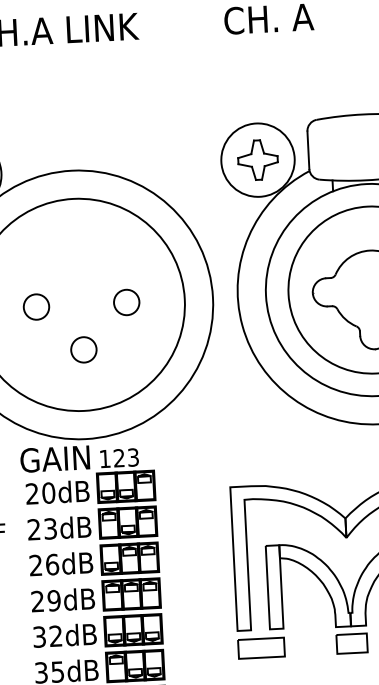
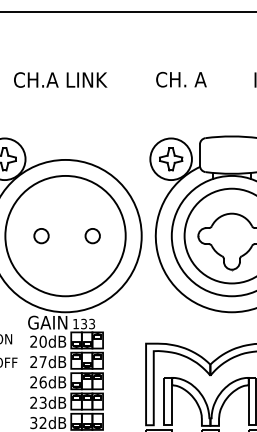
circle: (84, 349) -> (67, 261), removed
text: (118, 459) -> (83, 324), 123 -> 133
text: (49, 529) -> (42, 362), 23dB -> 27dB
text: (53, 600) -> (42, 402), 29dB -> 23dB

